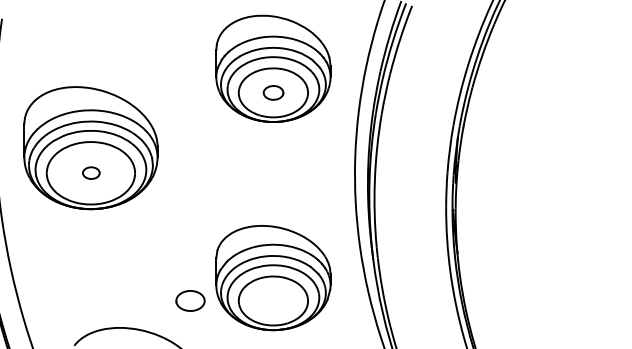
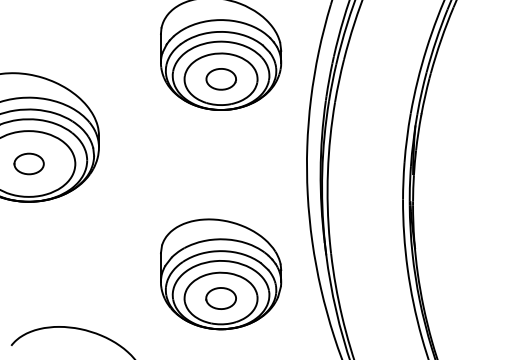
part: (273, 92) -> (221, 78), size x1.43
part: (91, 172) -> (29, 163), size x1.67
part: (190, 300) -> (221, 298), moved

